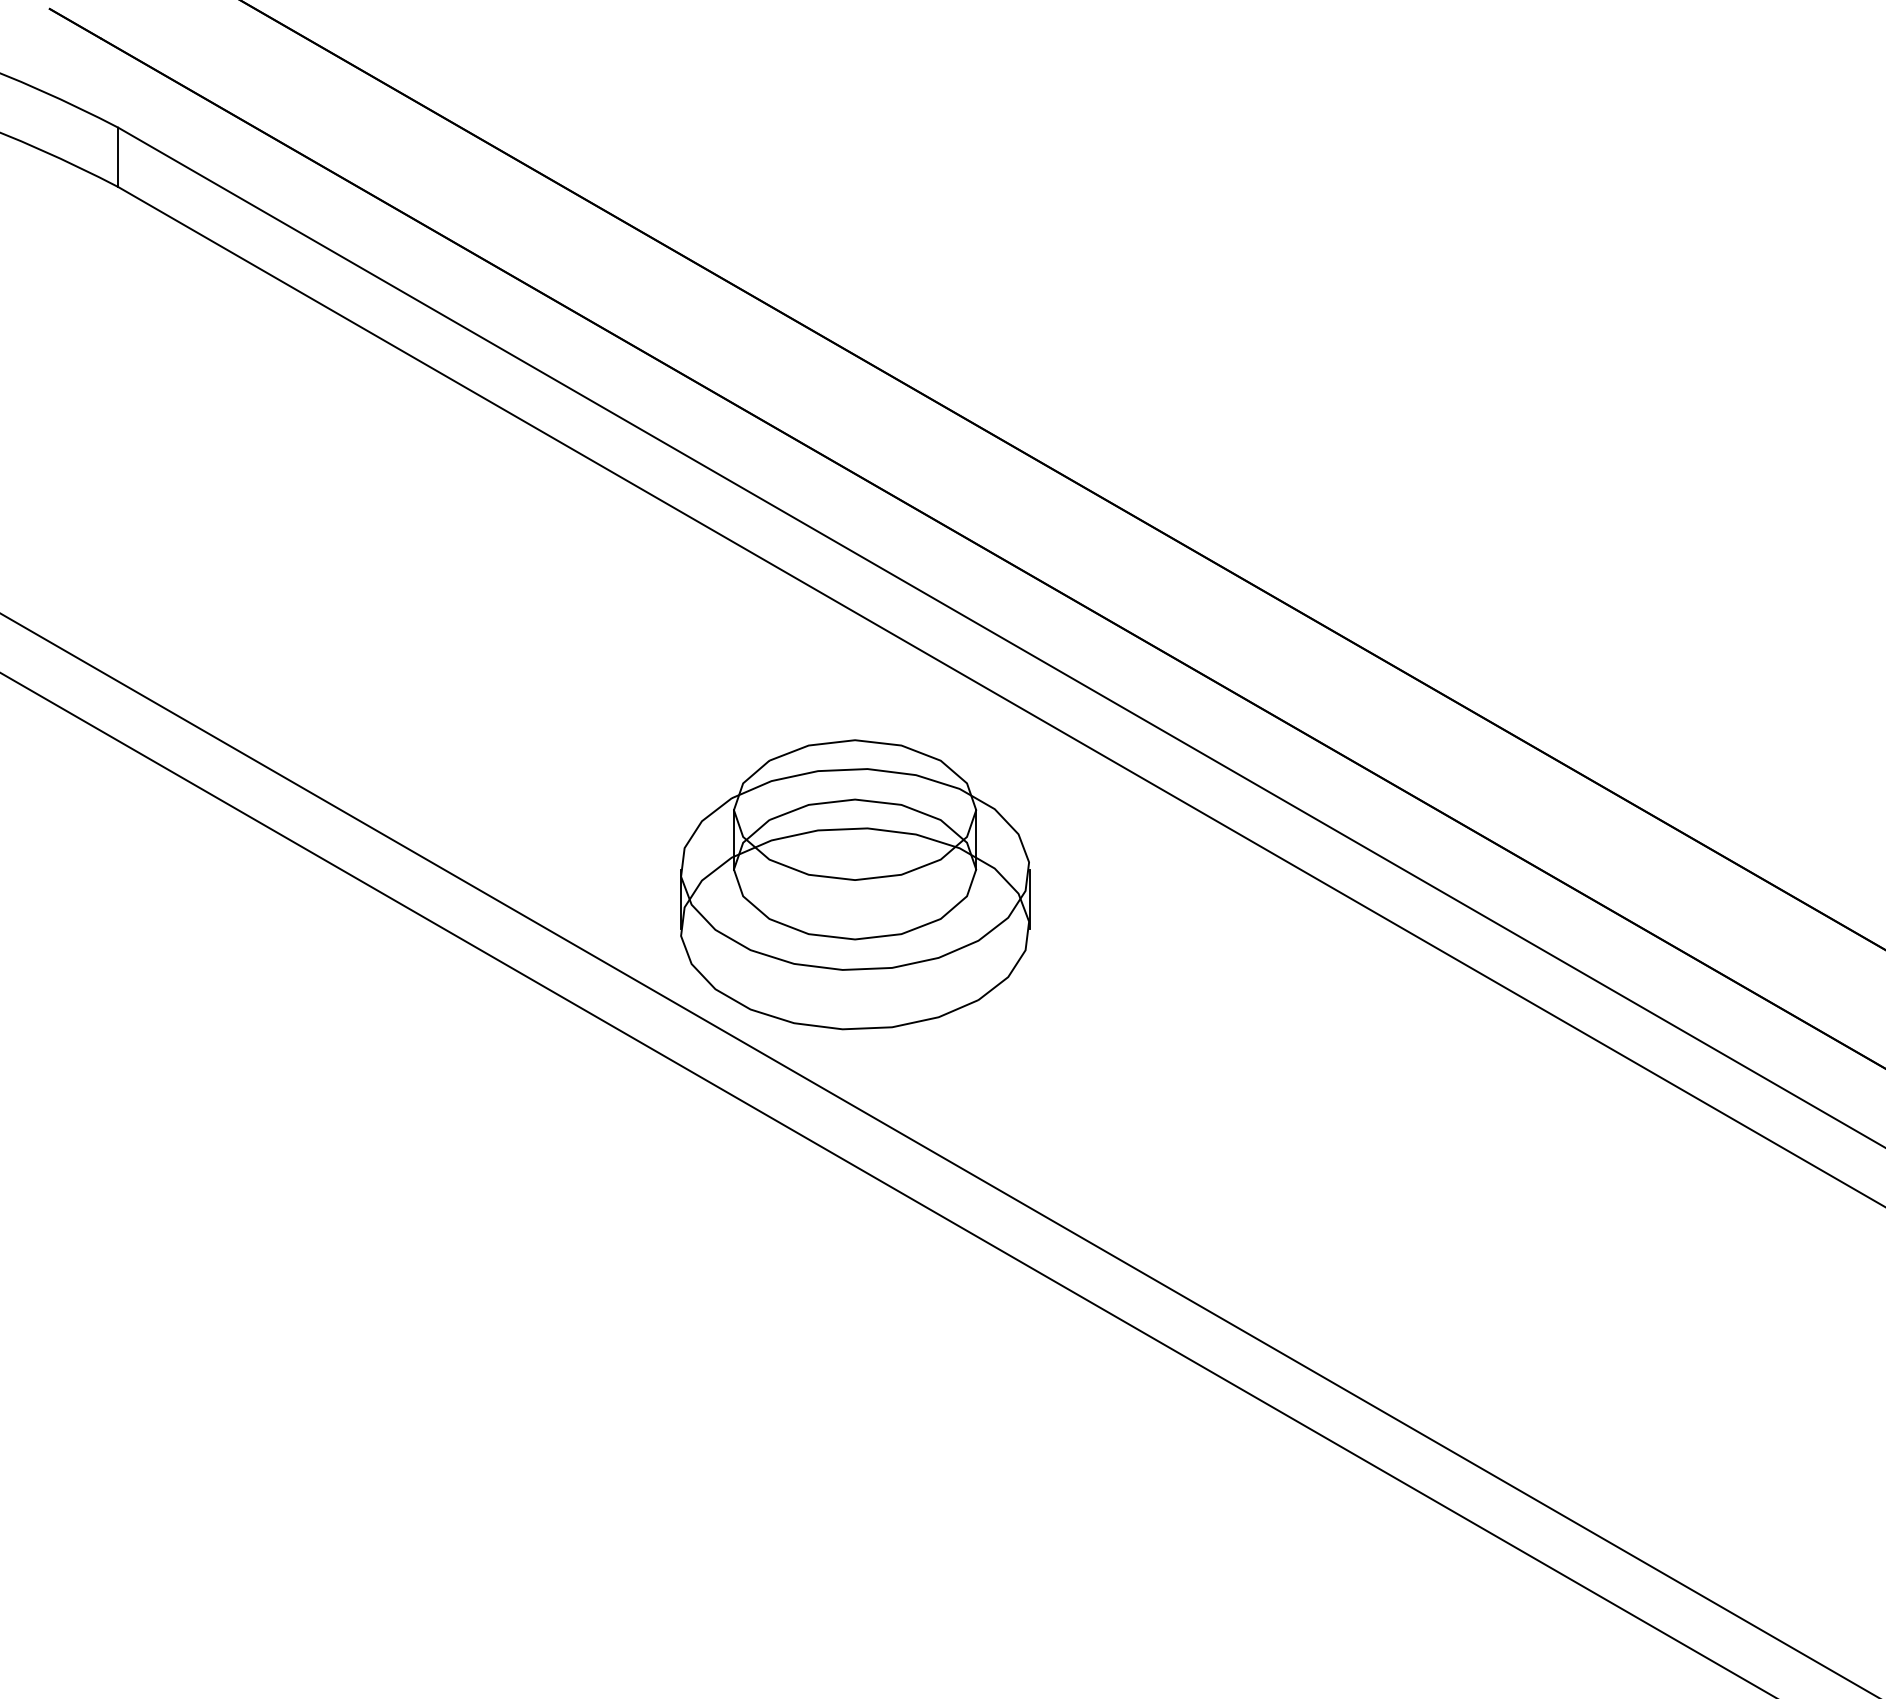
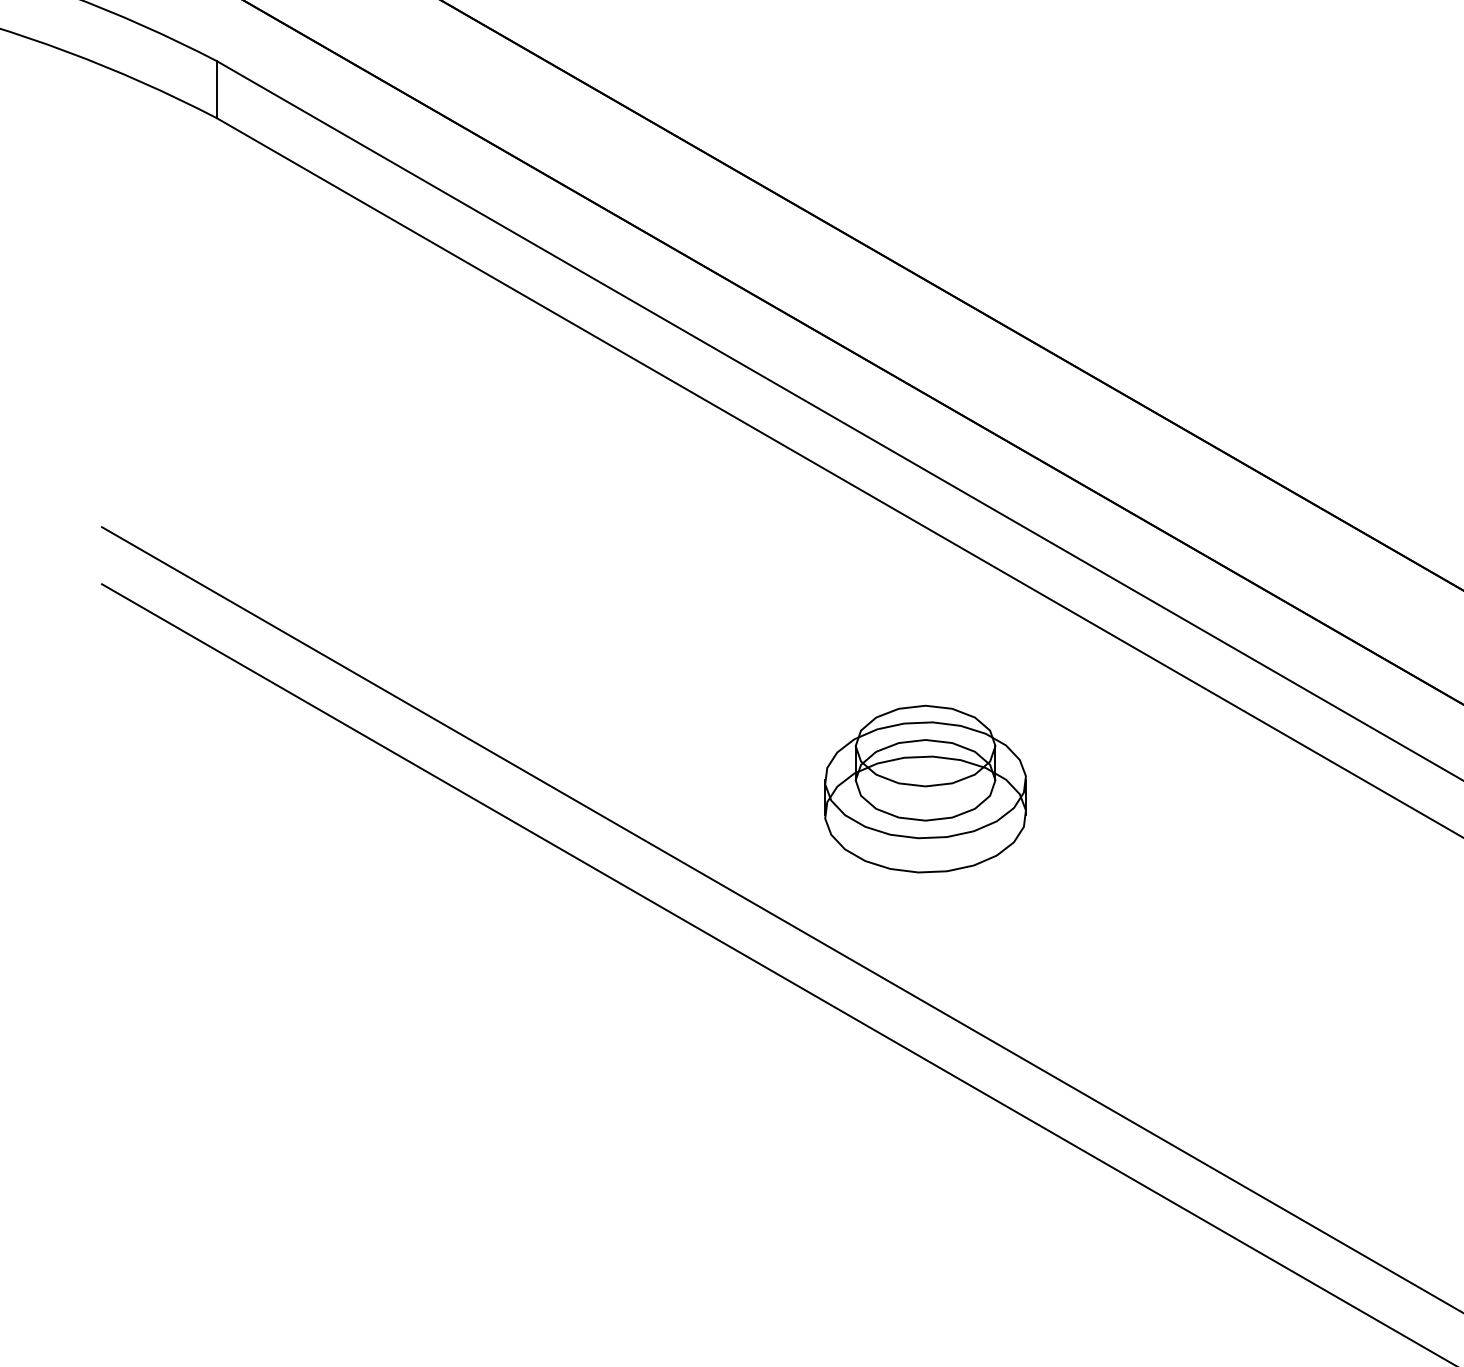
part: (855, 884) -> (925, 788), size x0.6

